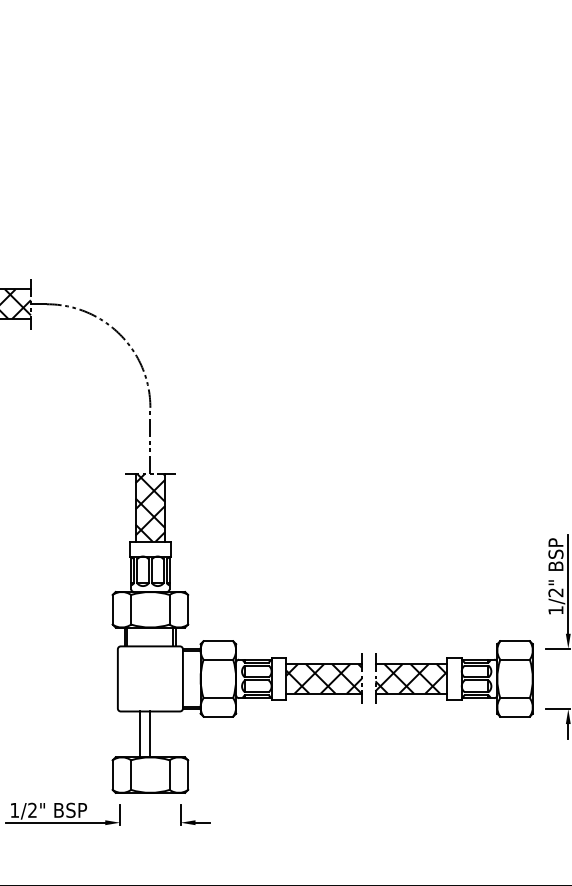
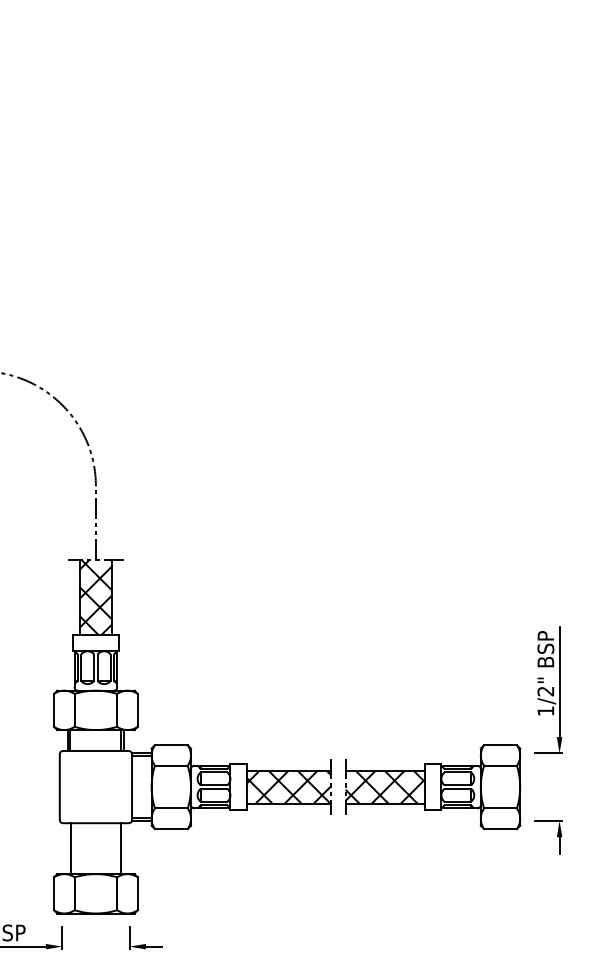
line: (139, 734) -> (120, 848), moved
line: (150, 734) -> (71, 848), moved

